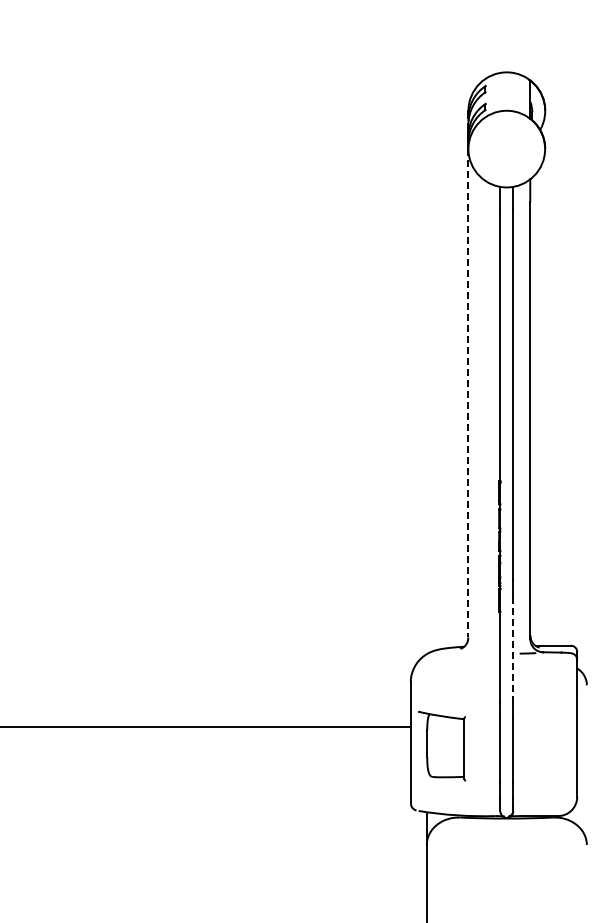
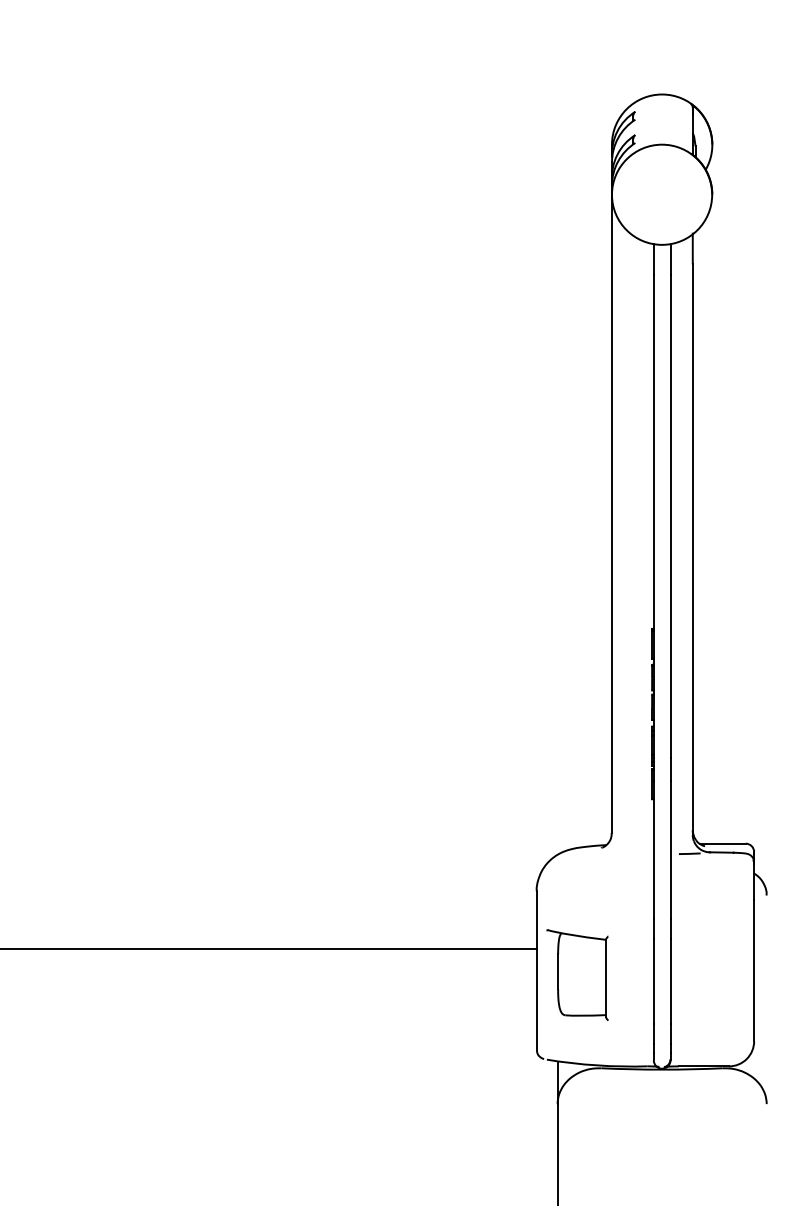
line: (468, 393) -> (612, 514), dashed -> solid
line: (513, 650) -> (670, 849), dashed -> solid

